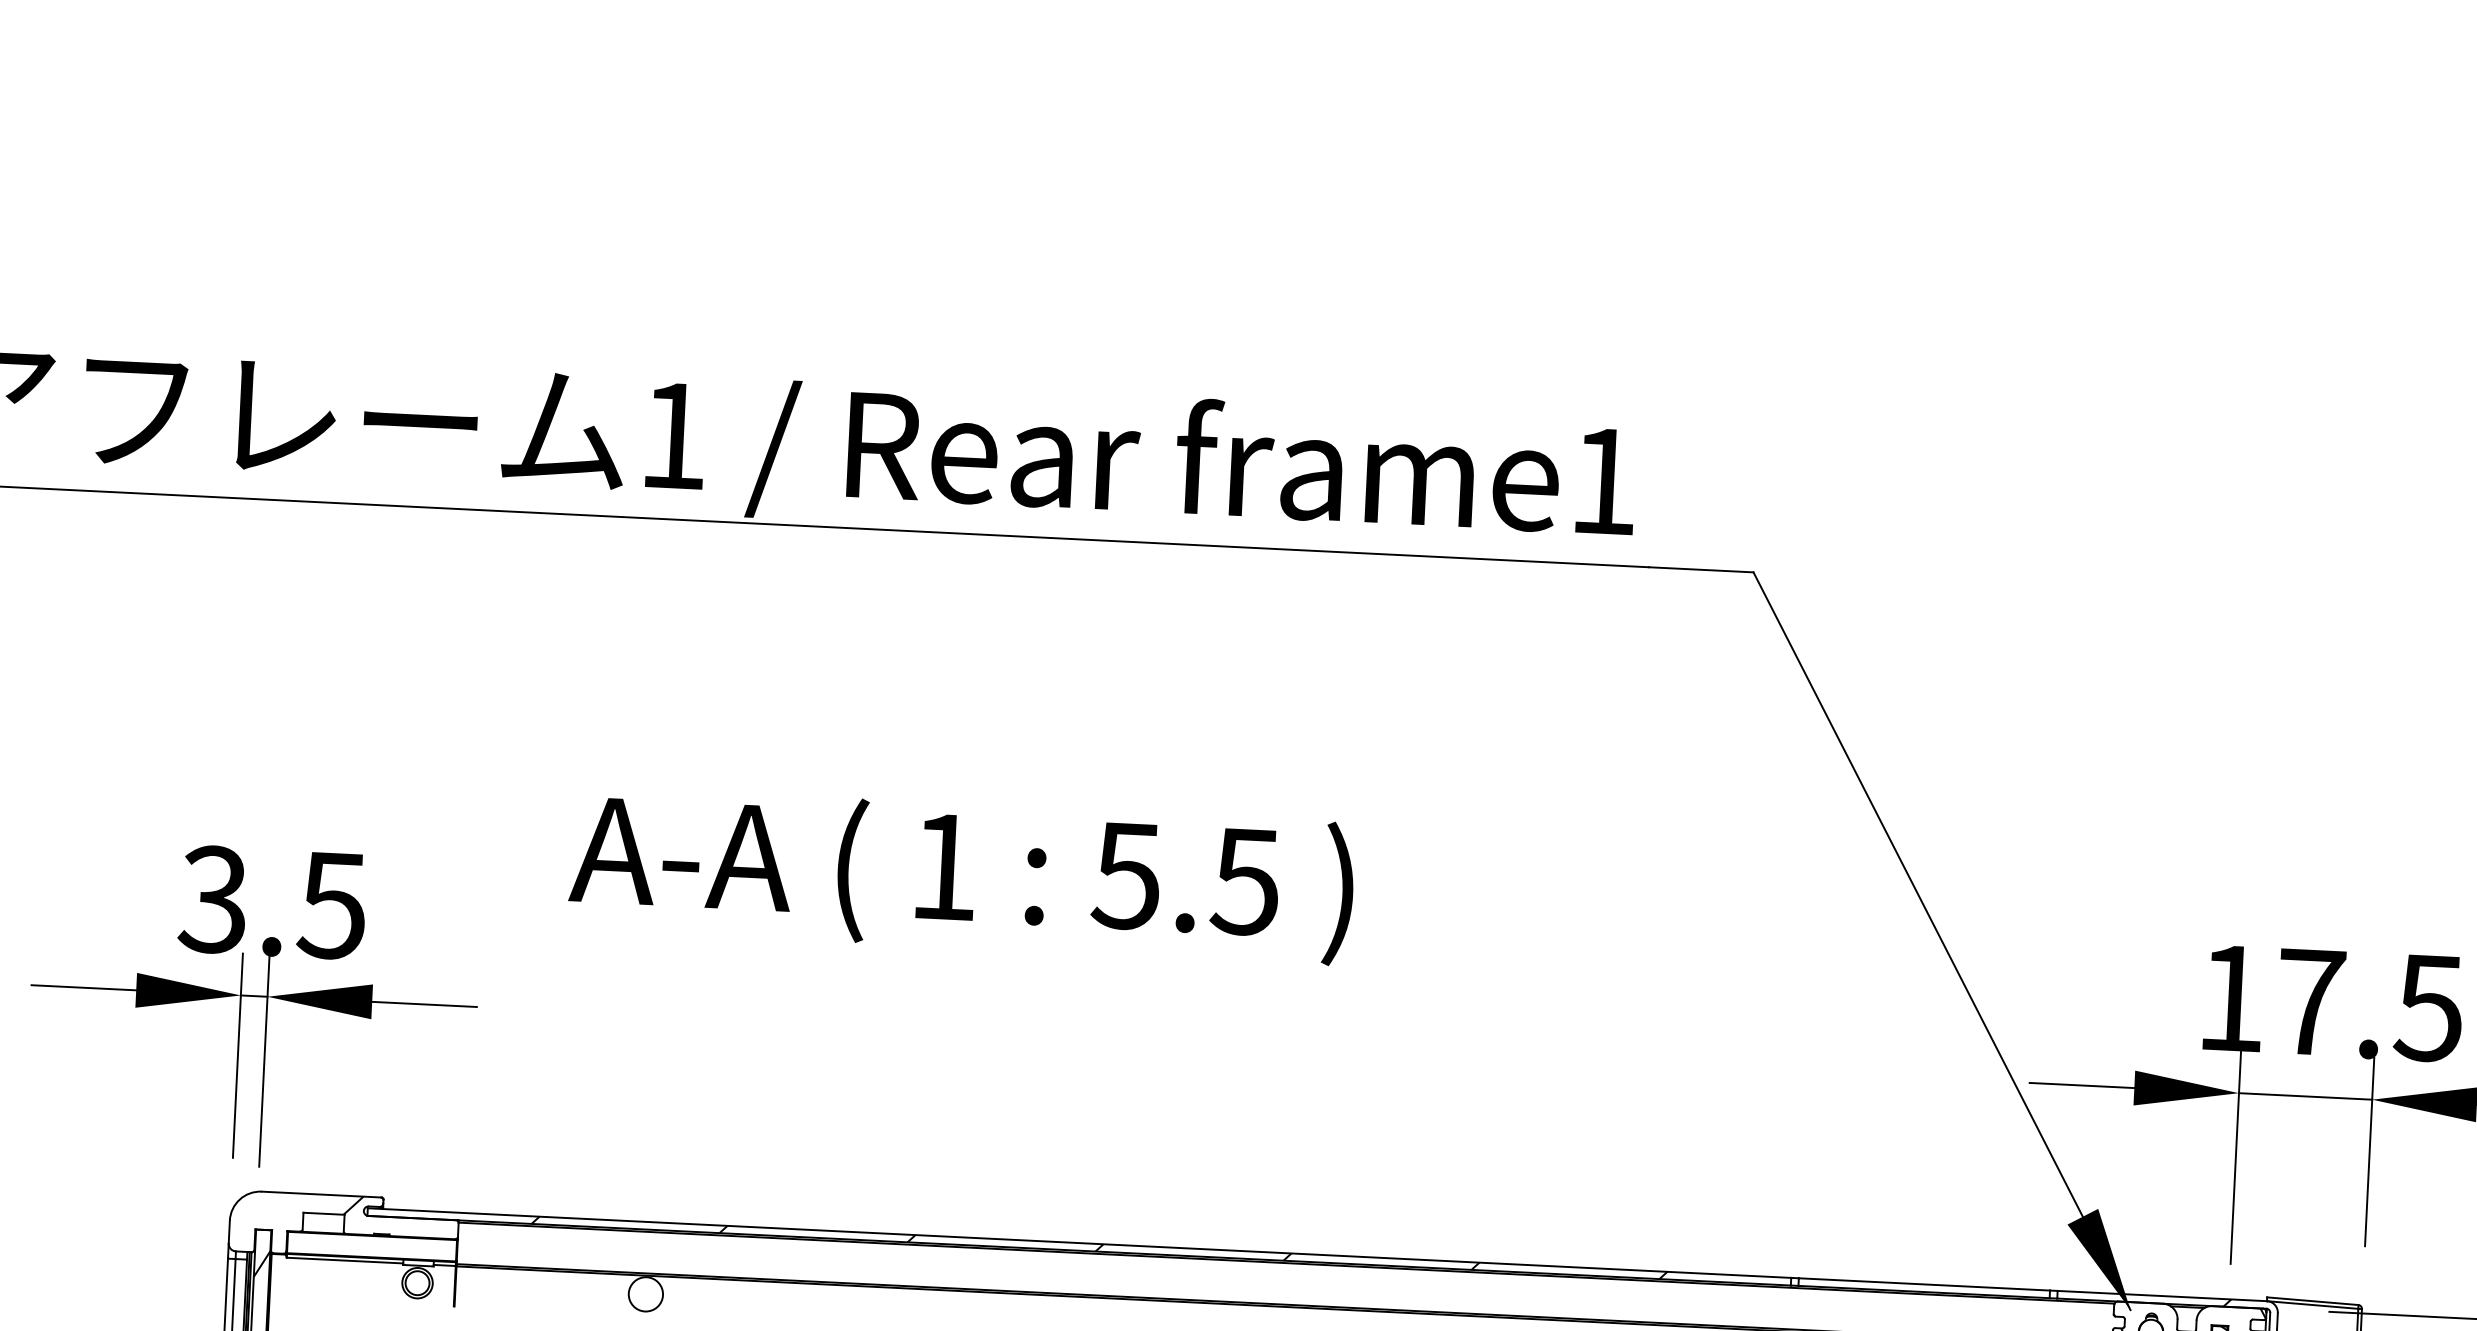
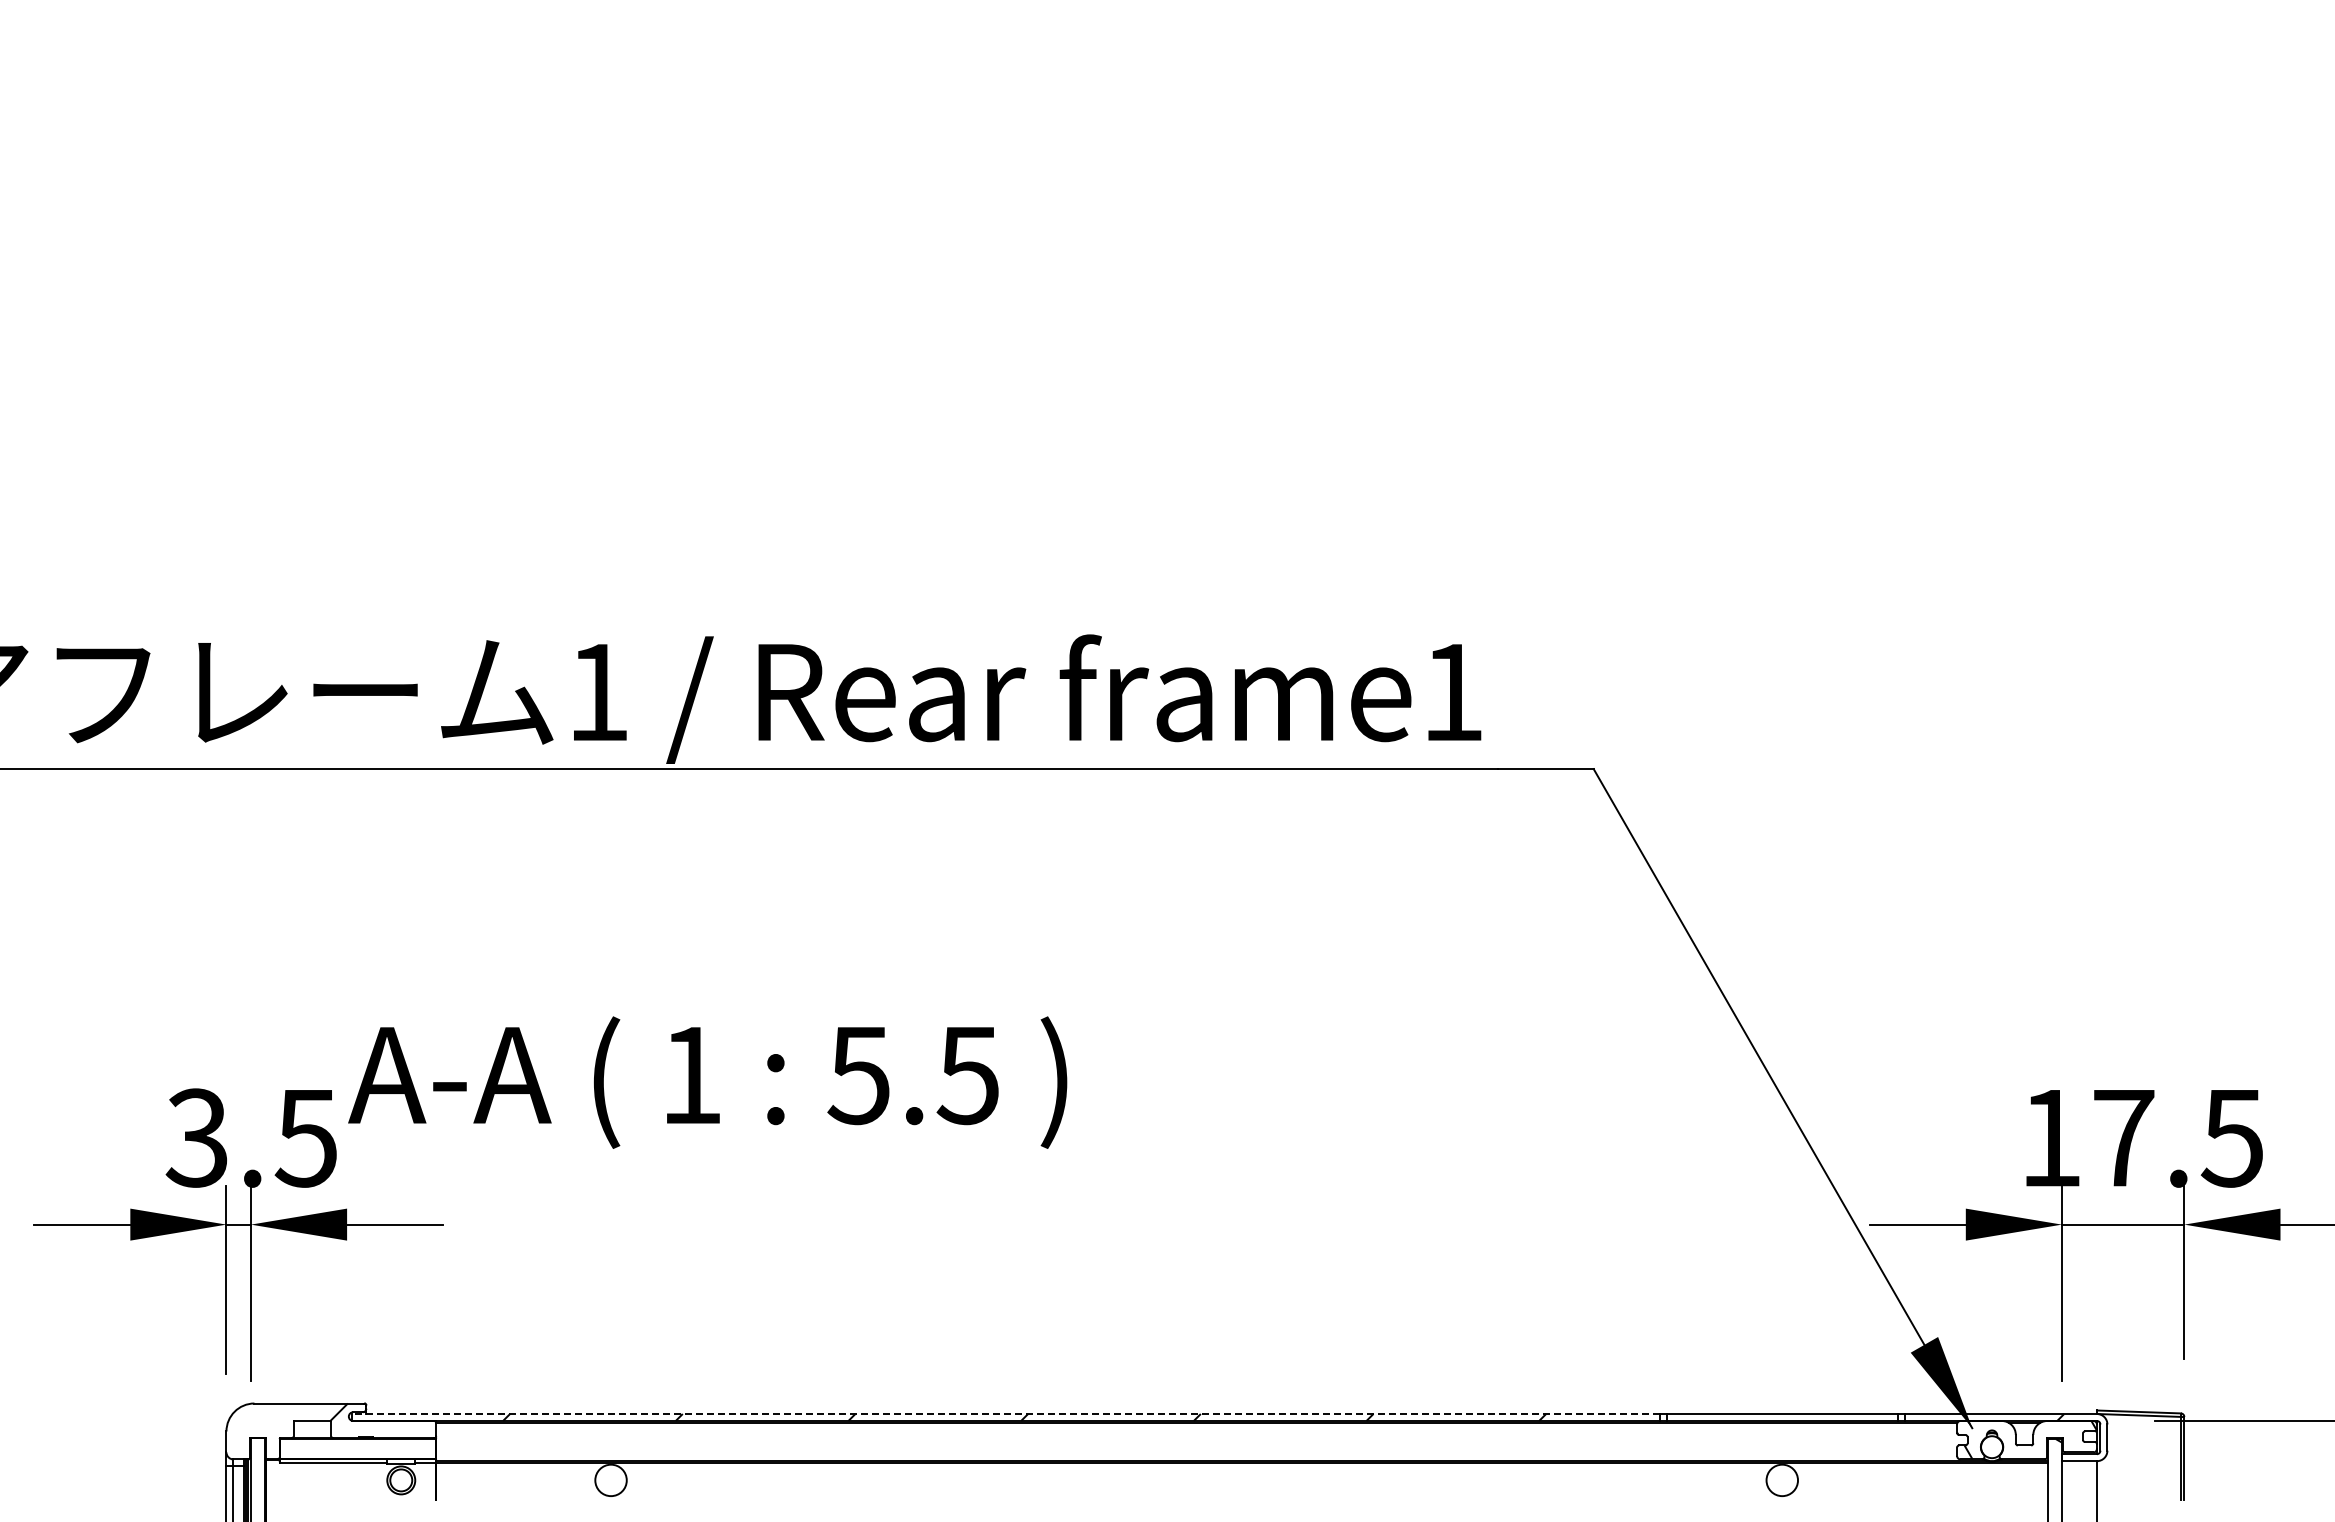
text: (961, 875) -> (707, 1082), moved
line: (1079, 1242) -> (1006, 1413), solid -> dashed
hatch: (261, 1263) -> (257, 1469), removed

